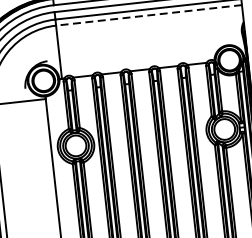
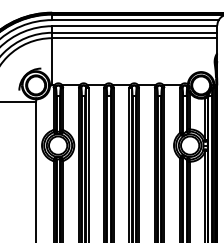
line: (148, 15) -> (134, 38), dashed -> solid

